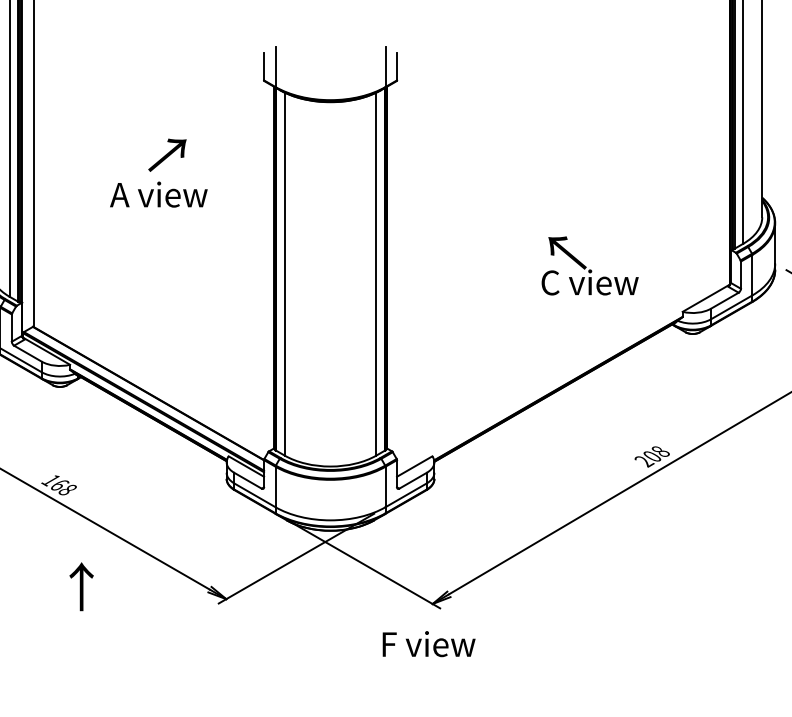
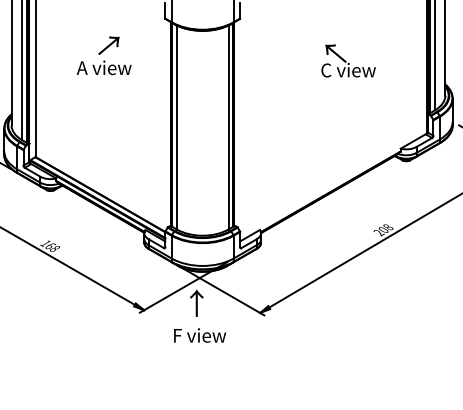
text: (157, 172) -> (103, 55), moved
text: (589, 265) -> (348, 60), moved
text: (81, 585) -> (196, 302), moved
text: (429, 644) -> (200, 335), moved

